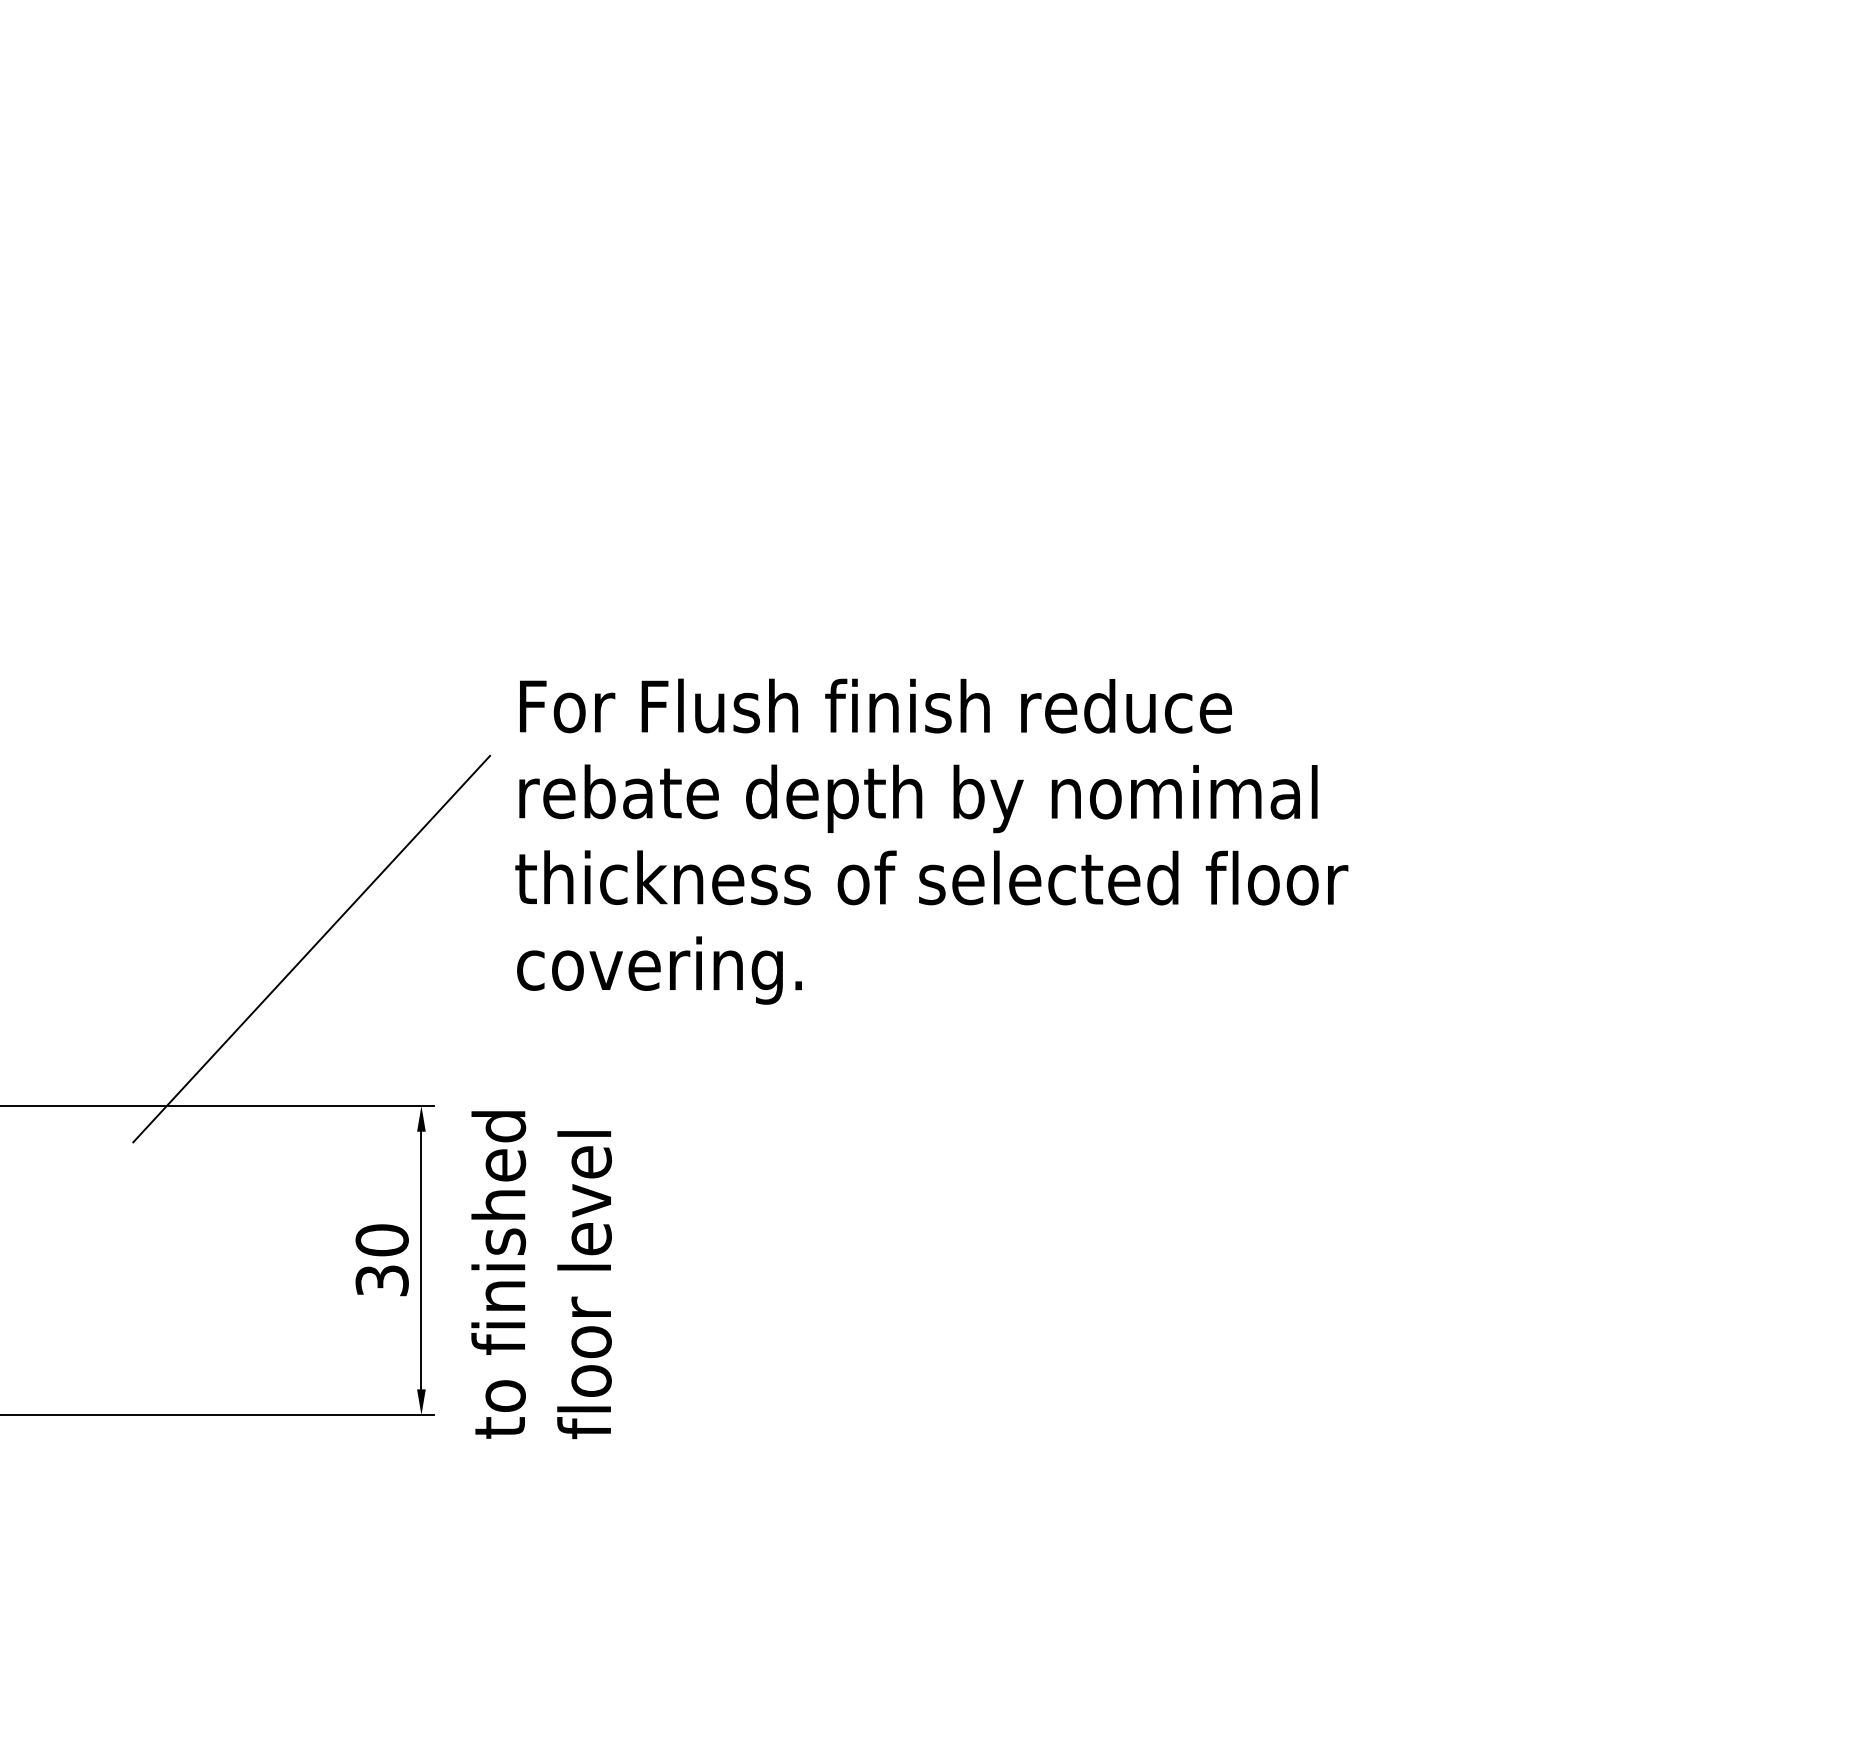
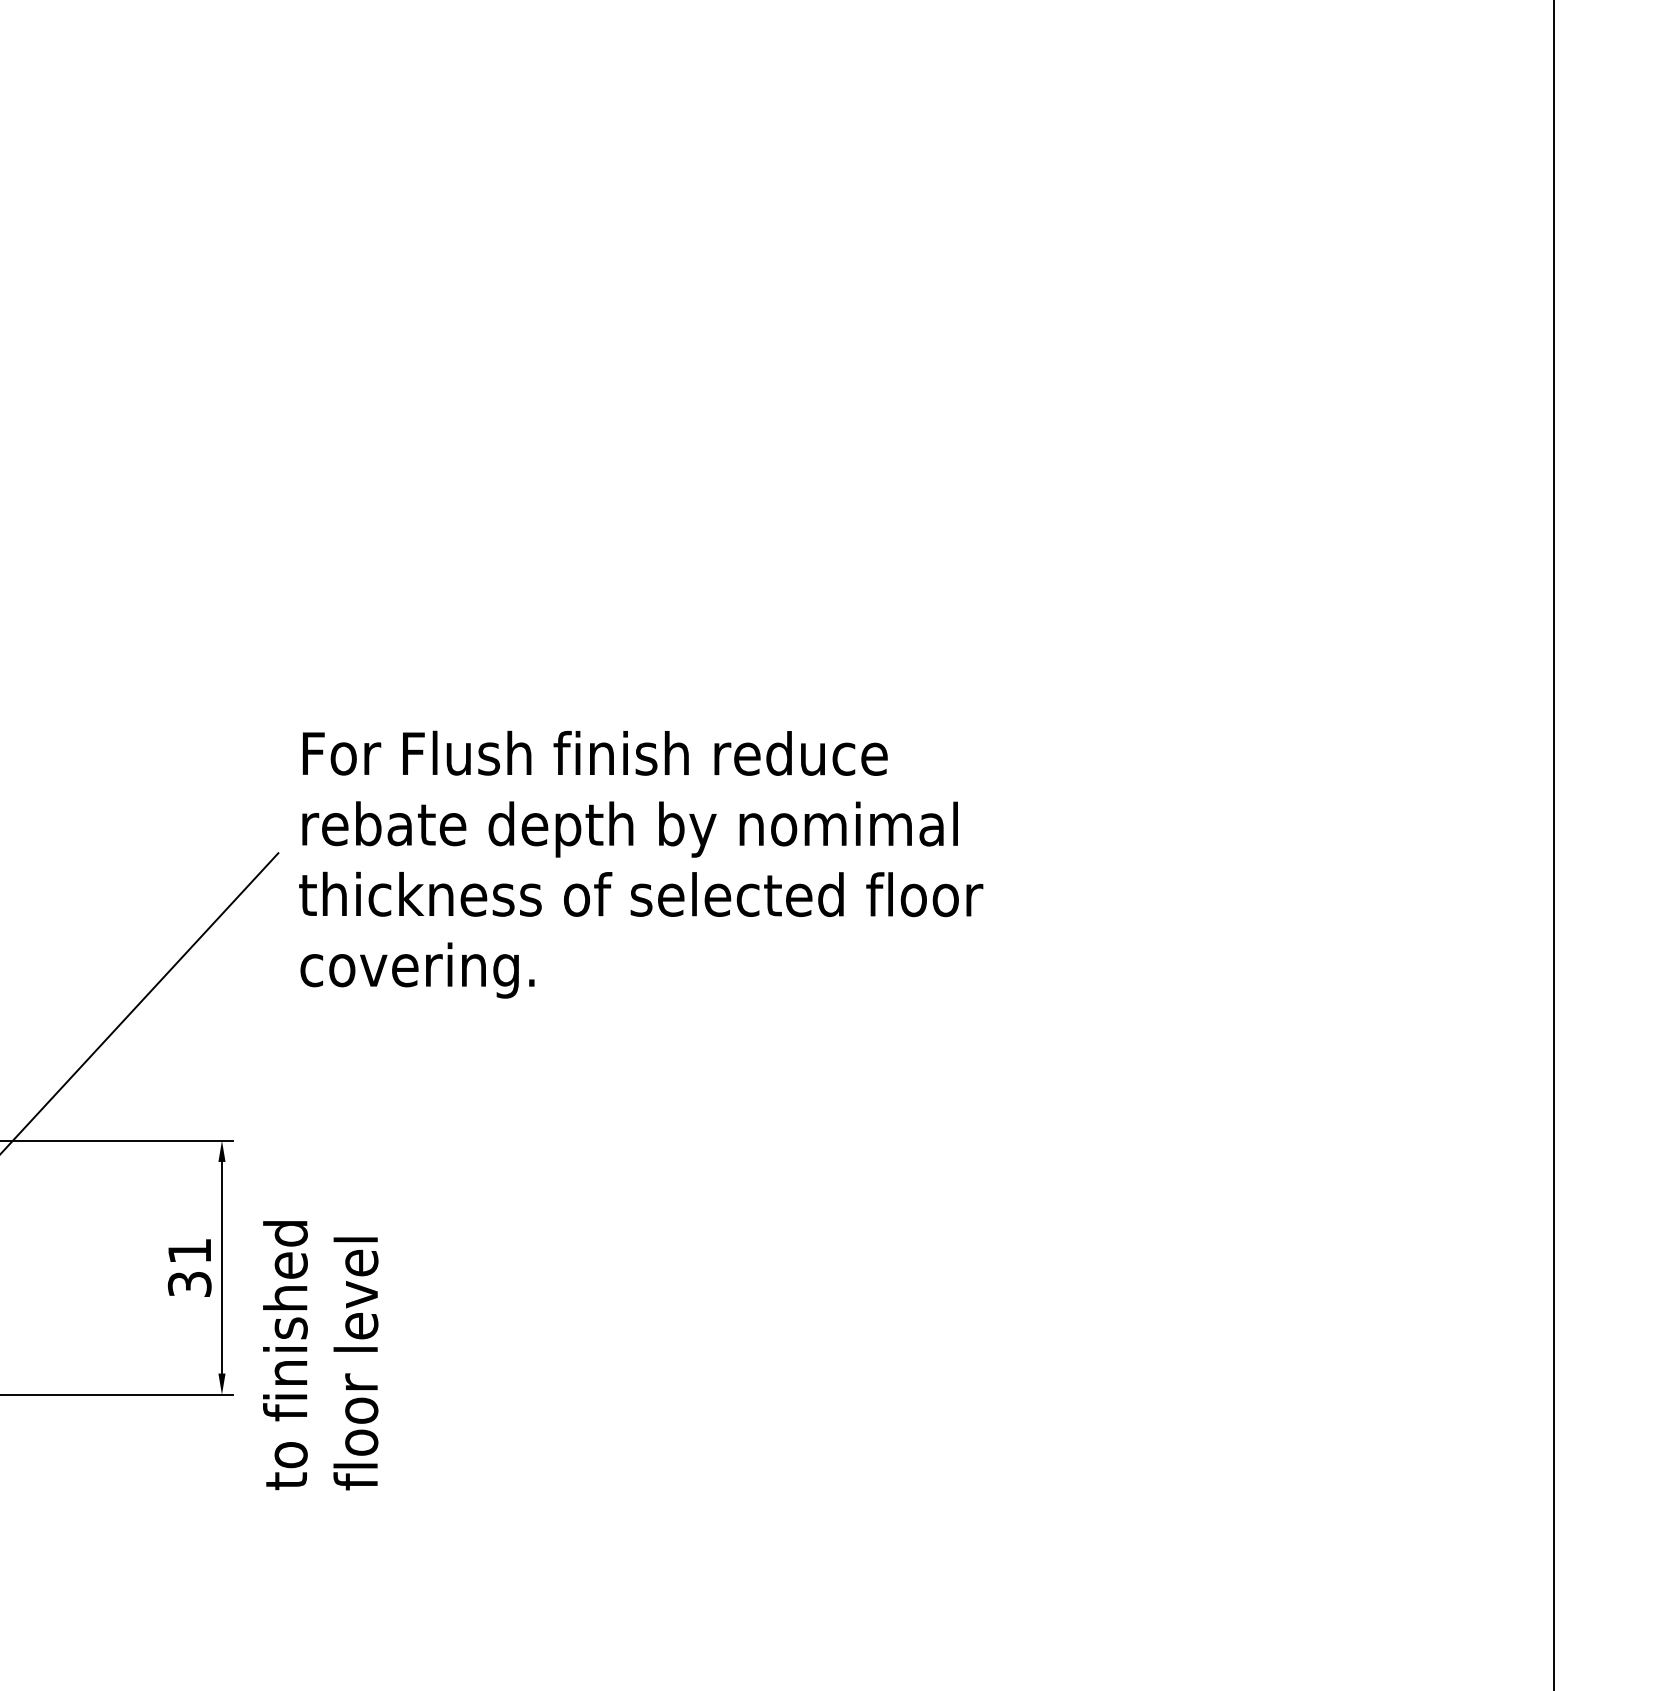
text: (932, 841) -> (641, 864), moved
text: (381, 1240) -> (189, 1251), 30 -> 31
text: (541, 1274) -> (320, 1355), moved

